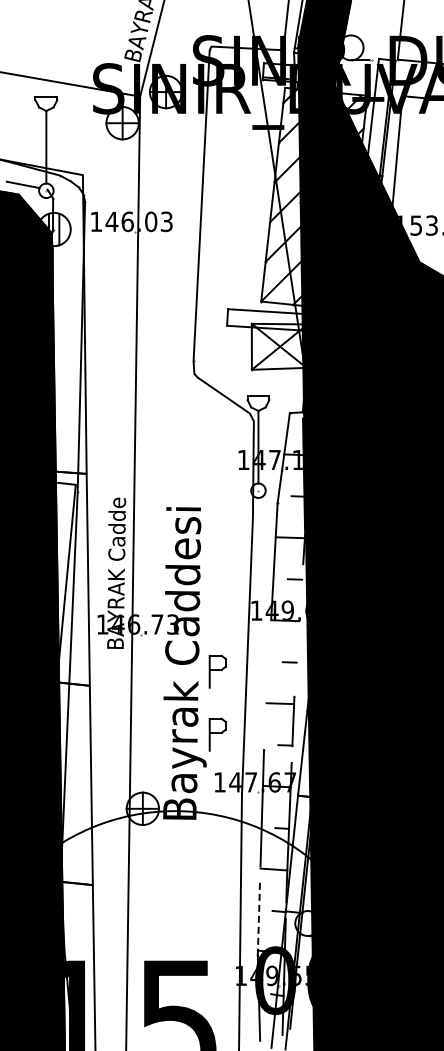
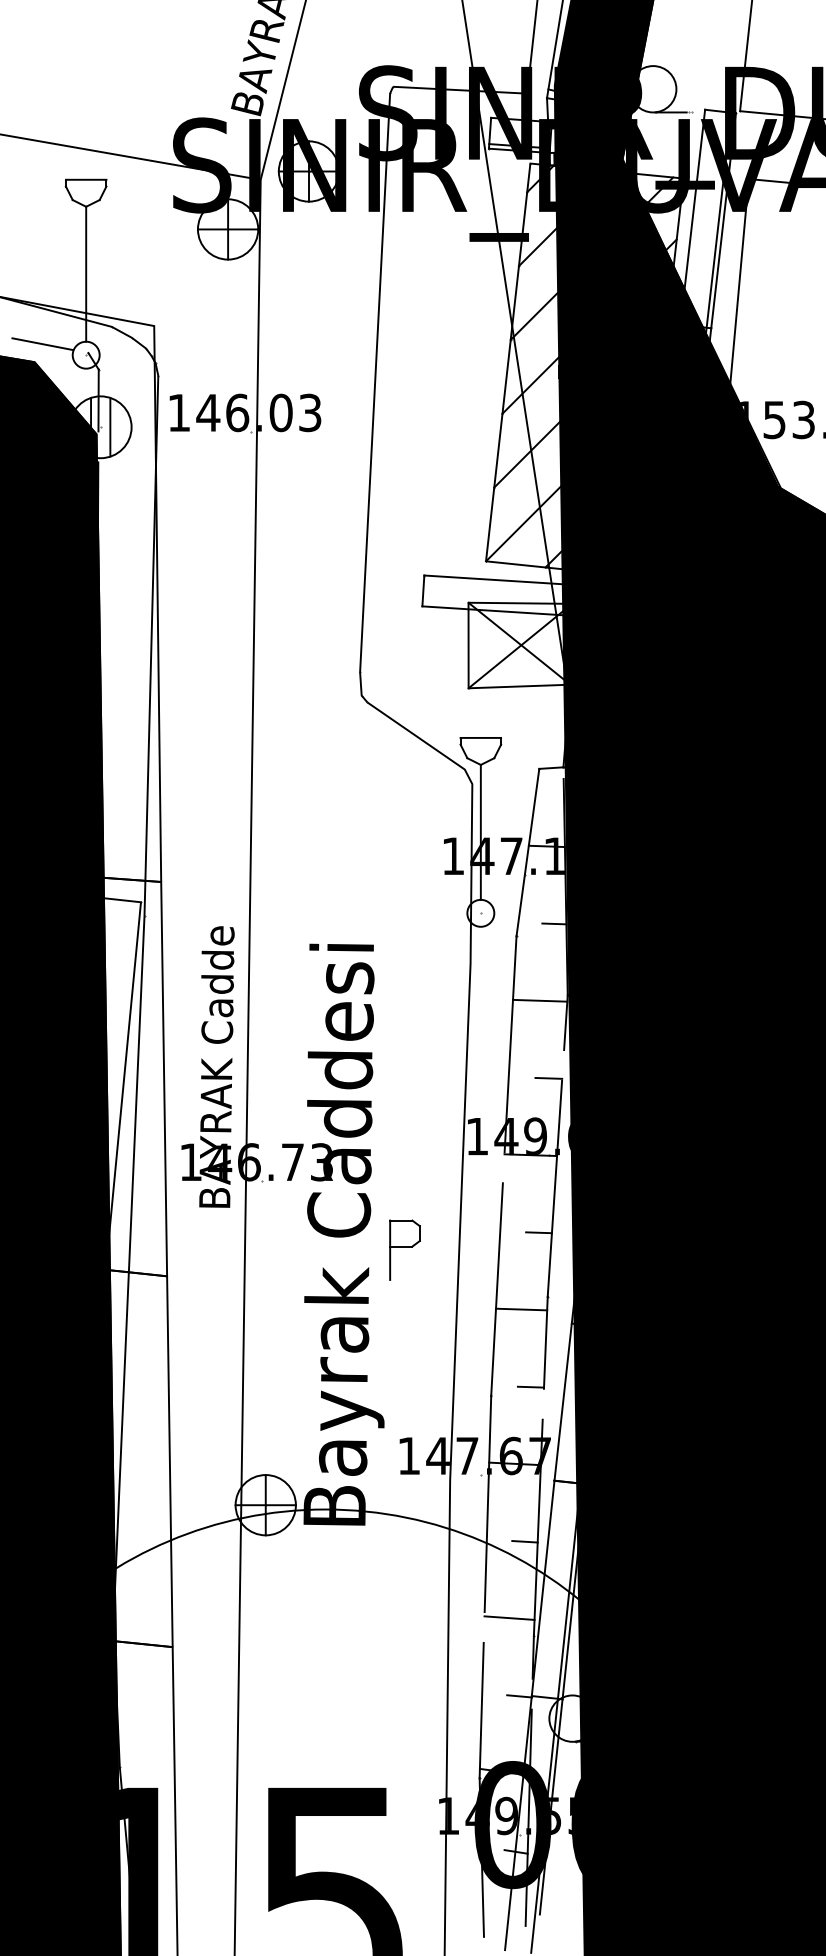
line: (298, 638) -> (555, 1188), added
line: (267, 692) -> (497, 1288), added
part: (217, 734) -> (404, 1366), removed
line: (258, 919) -> (480, 1711), dashed -> solid

